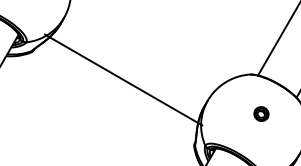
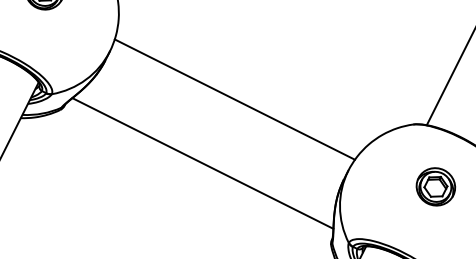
line: (139, 52) -> (234, 99), added
line: (123, 79) -> (202, 162), moved
part: (261, 113) -> (435, 185), size x1.67

